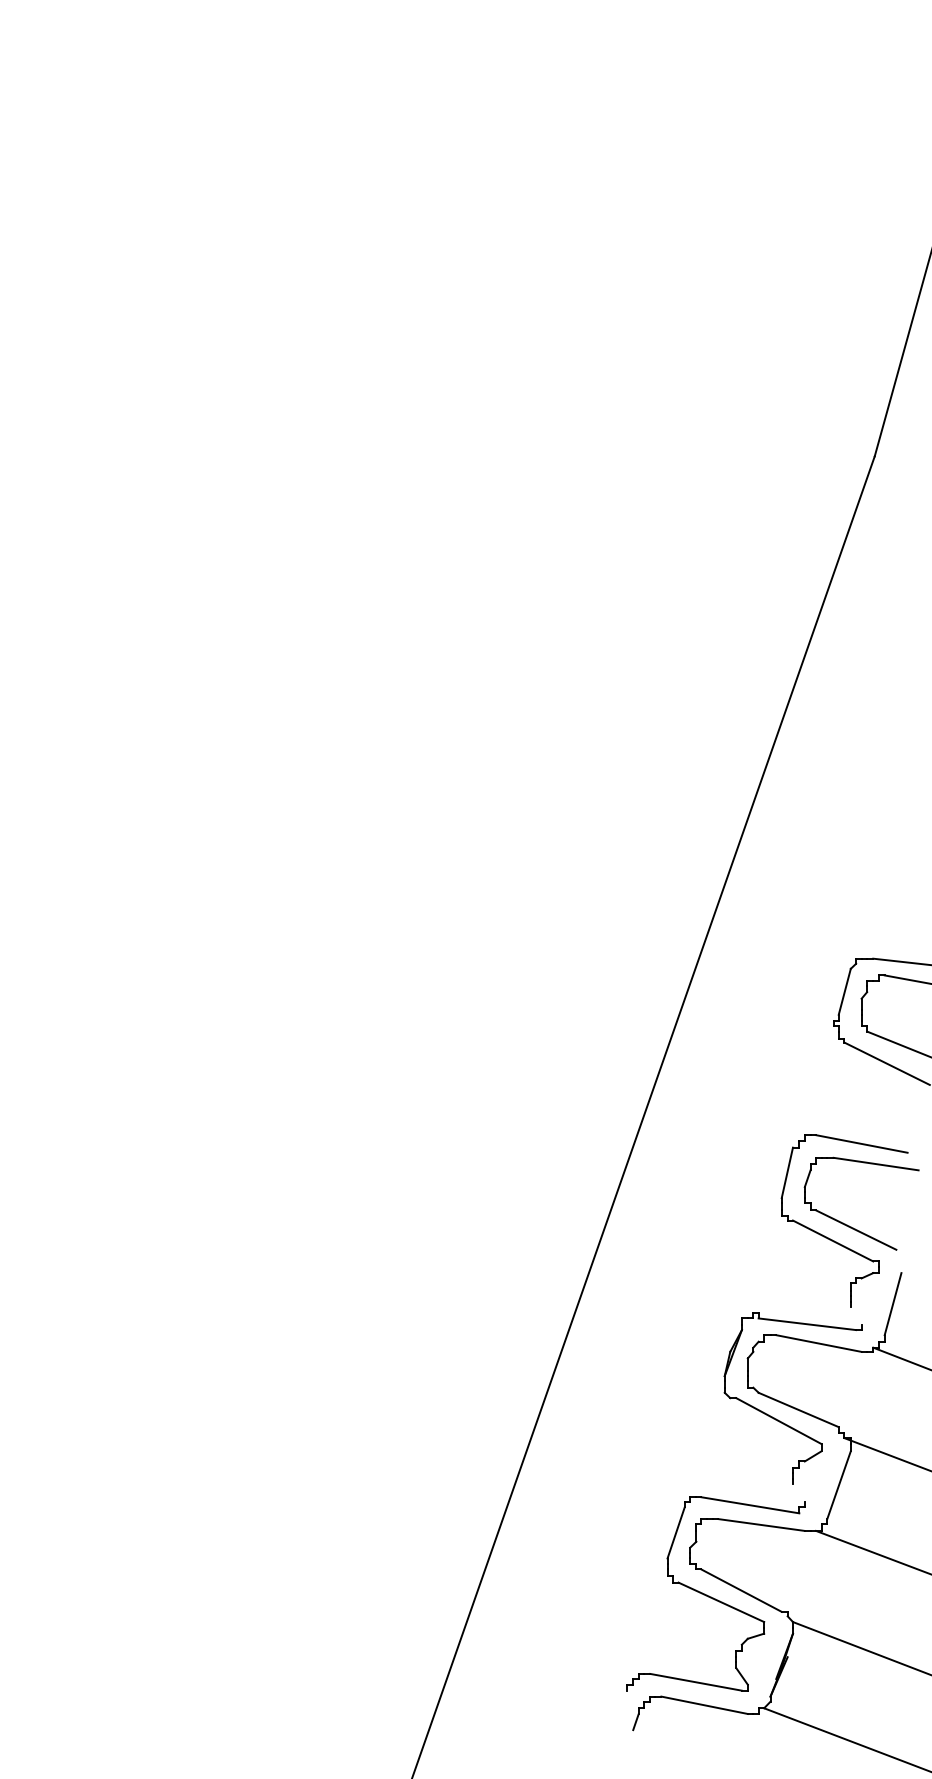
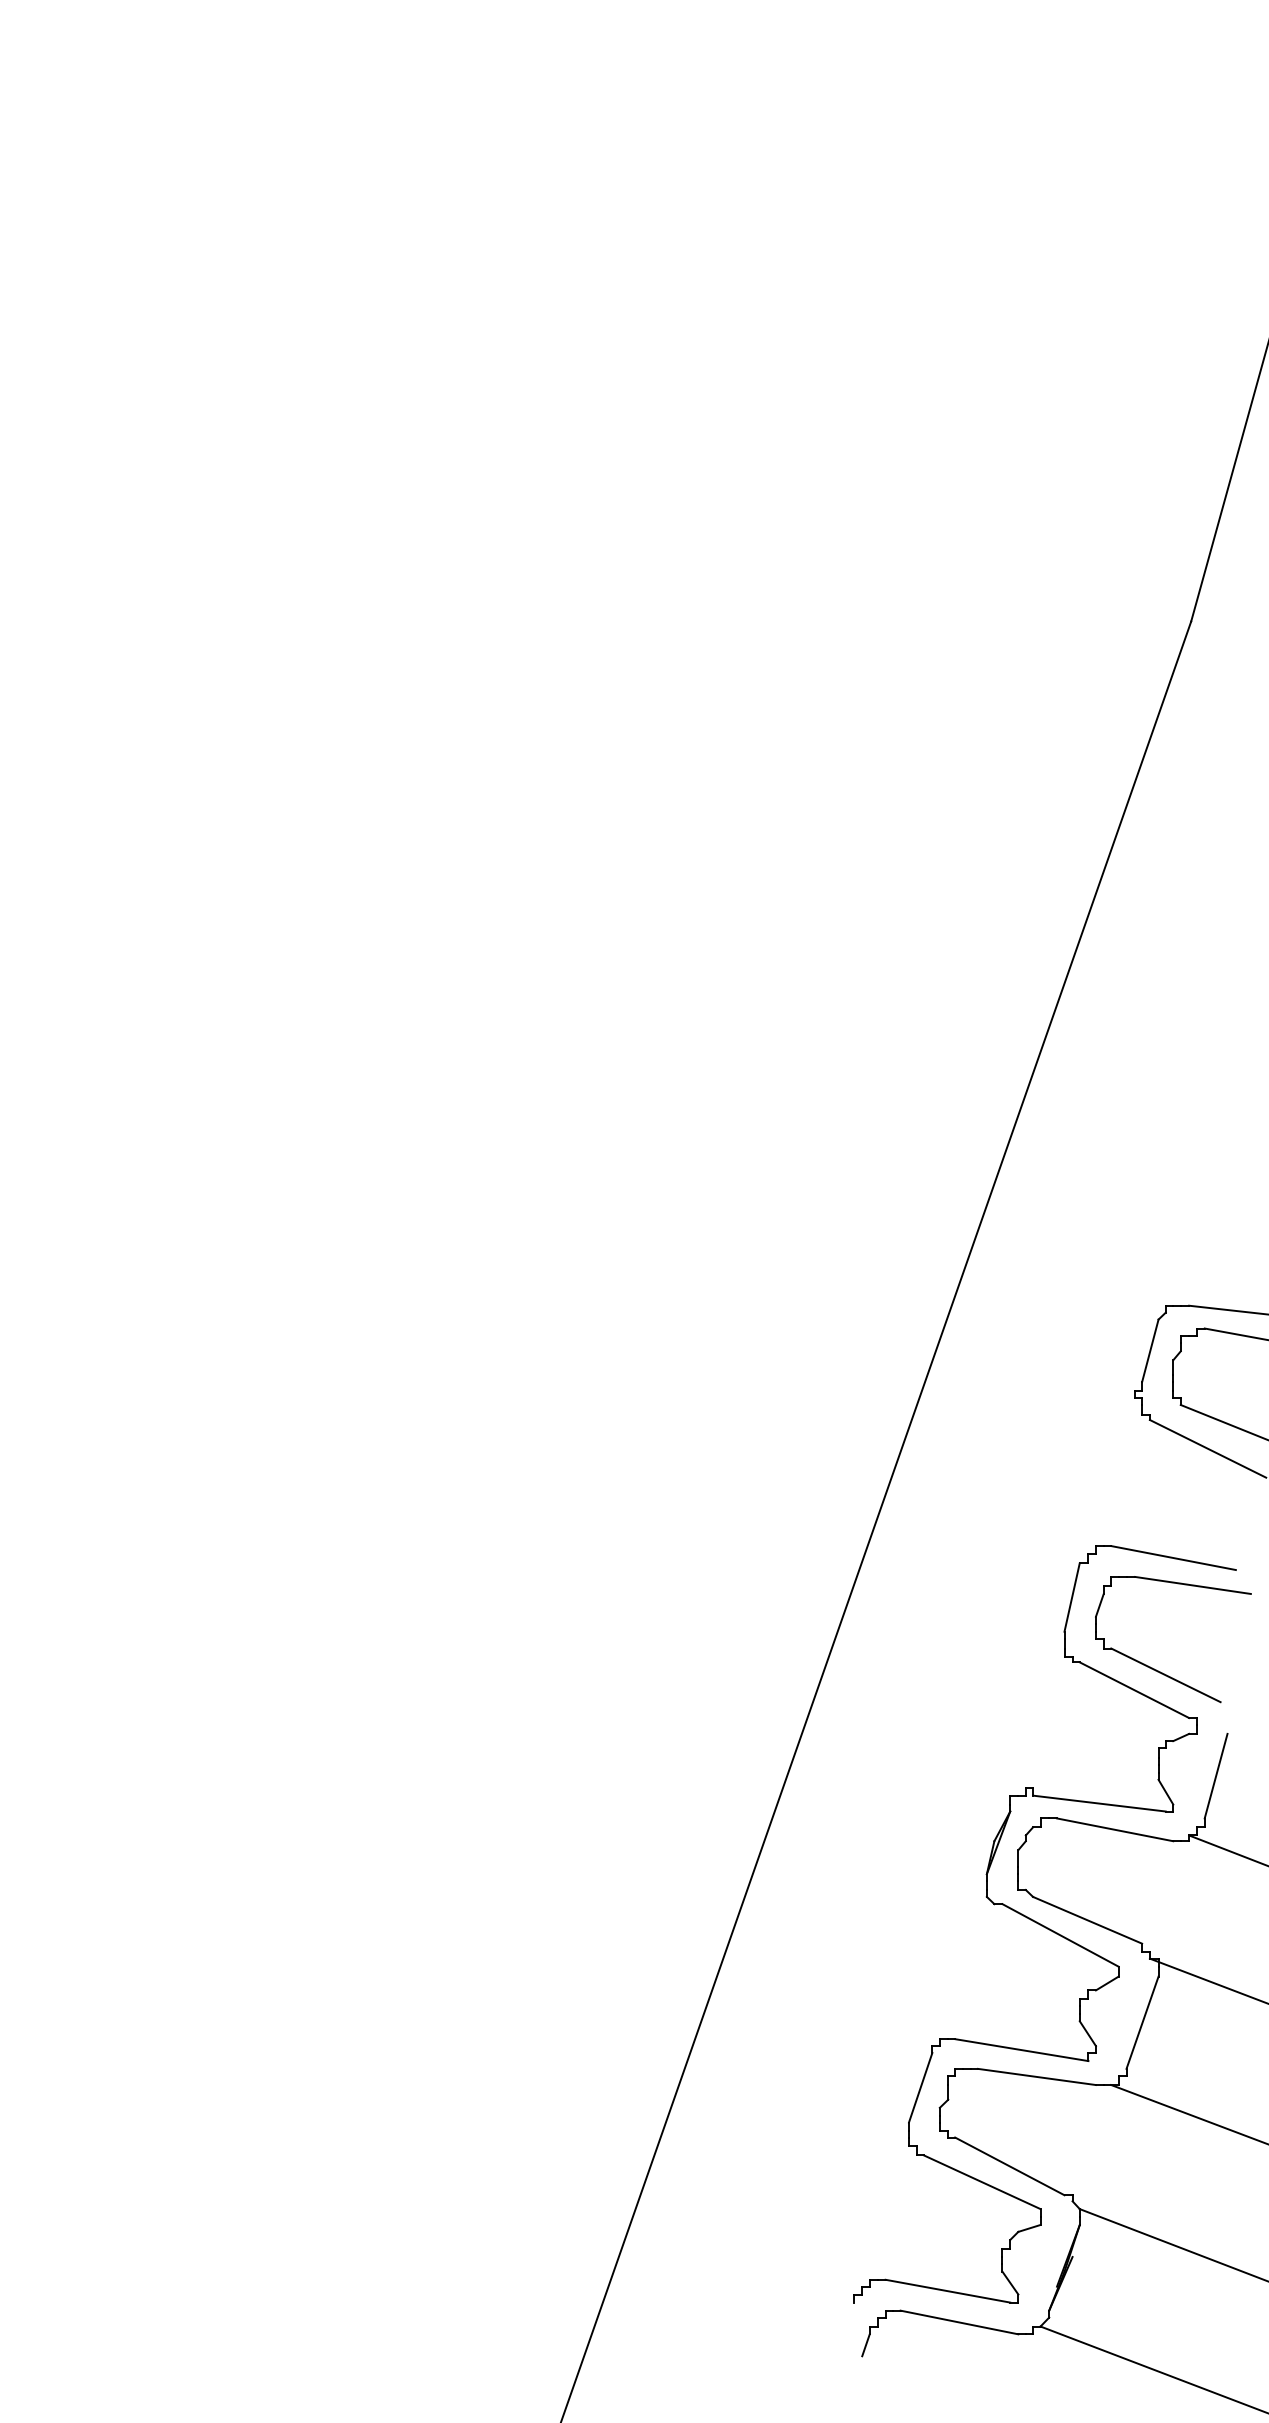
line: (855, 1315) -> (1165, 1791), added
line: (798, 1493) -> (1087, 2033), added

